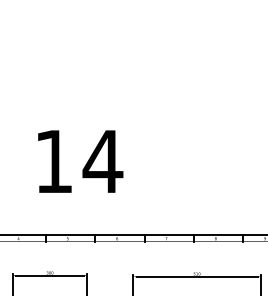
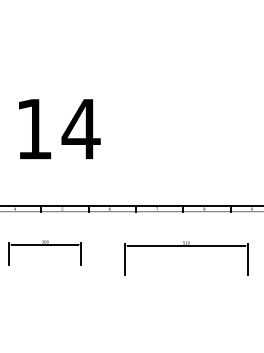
text: (80, 161) -> (59, 129), moved

